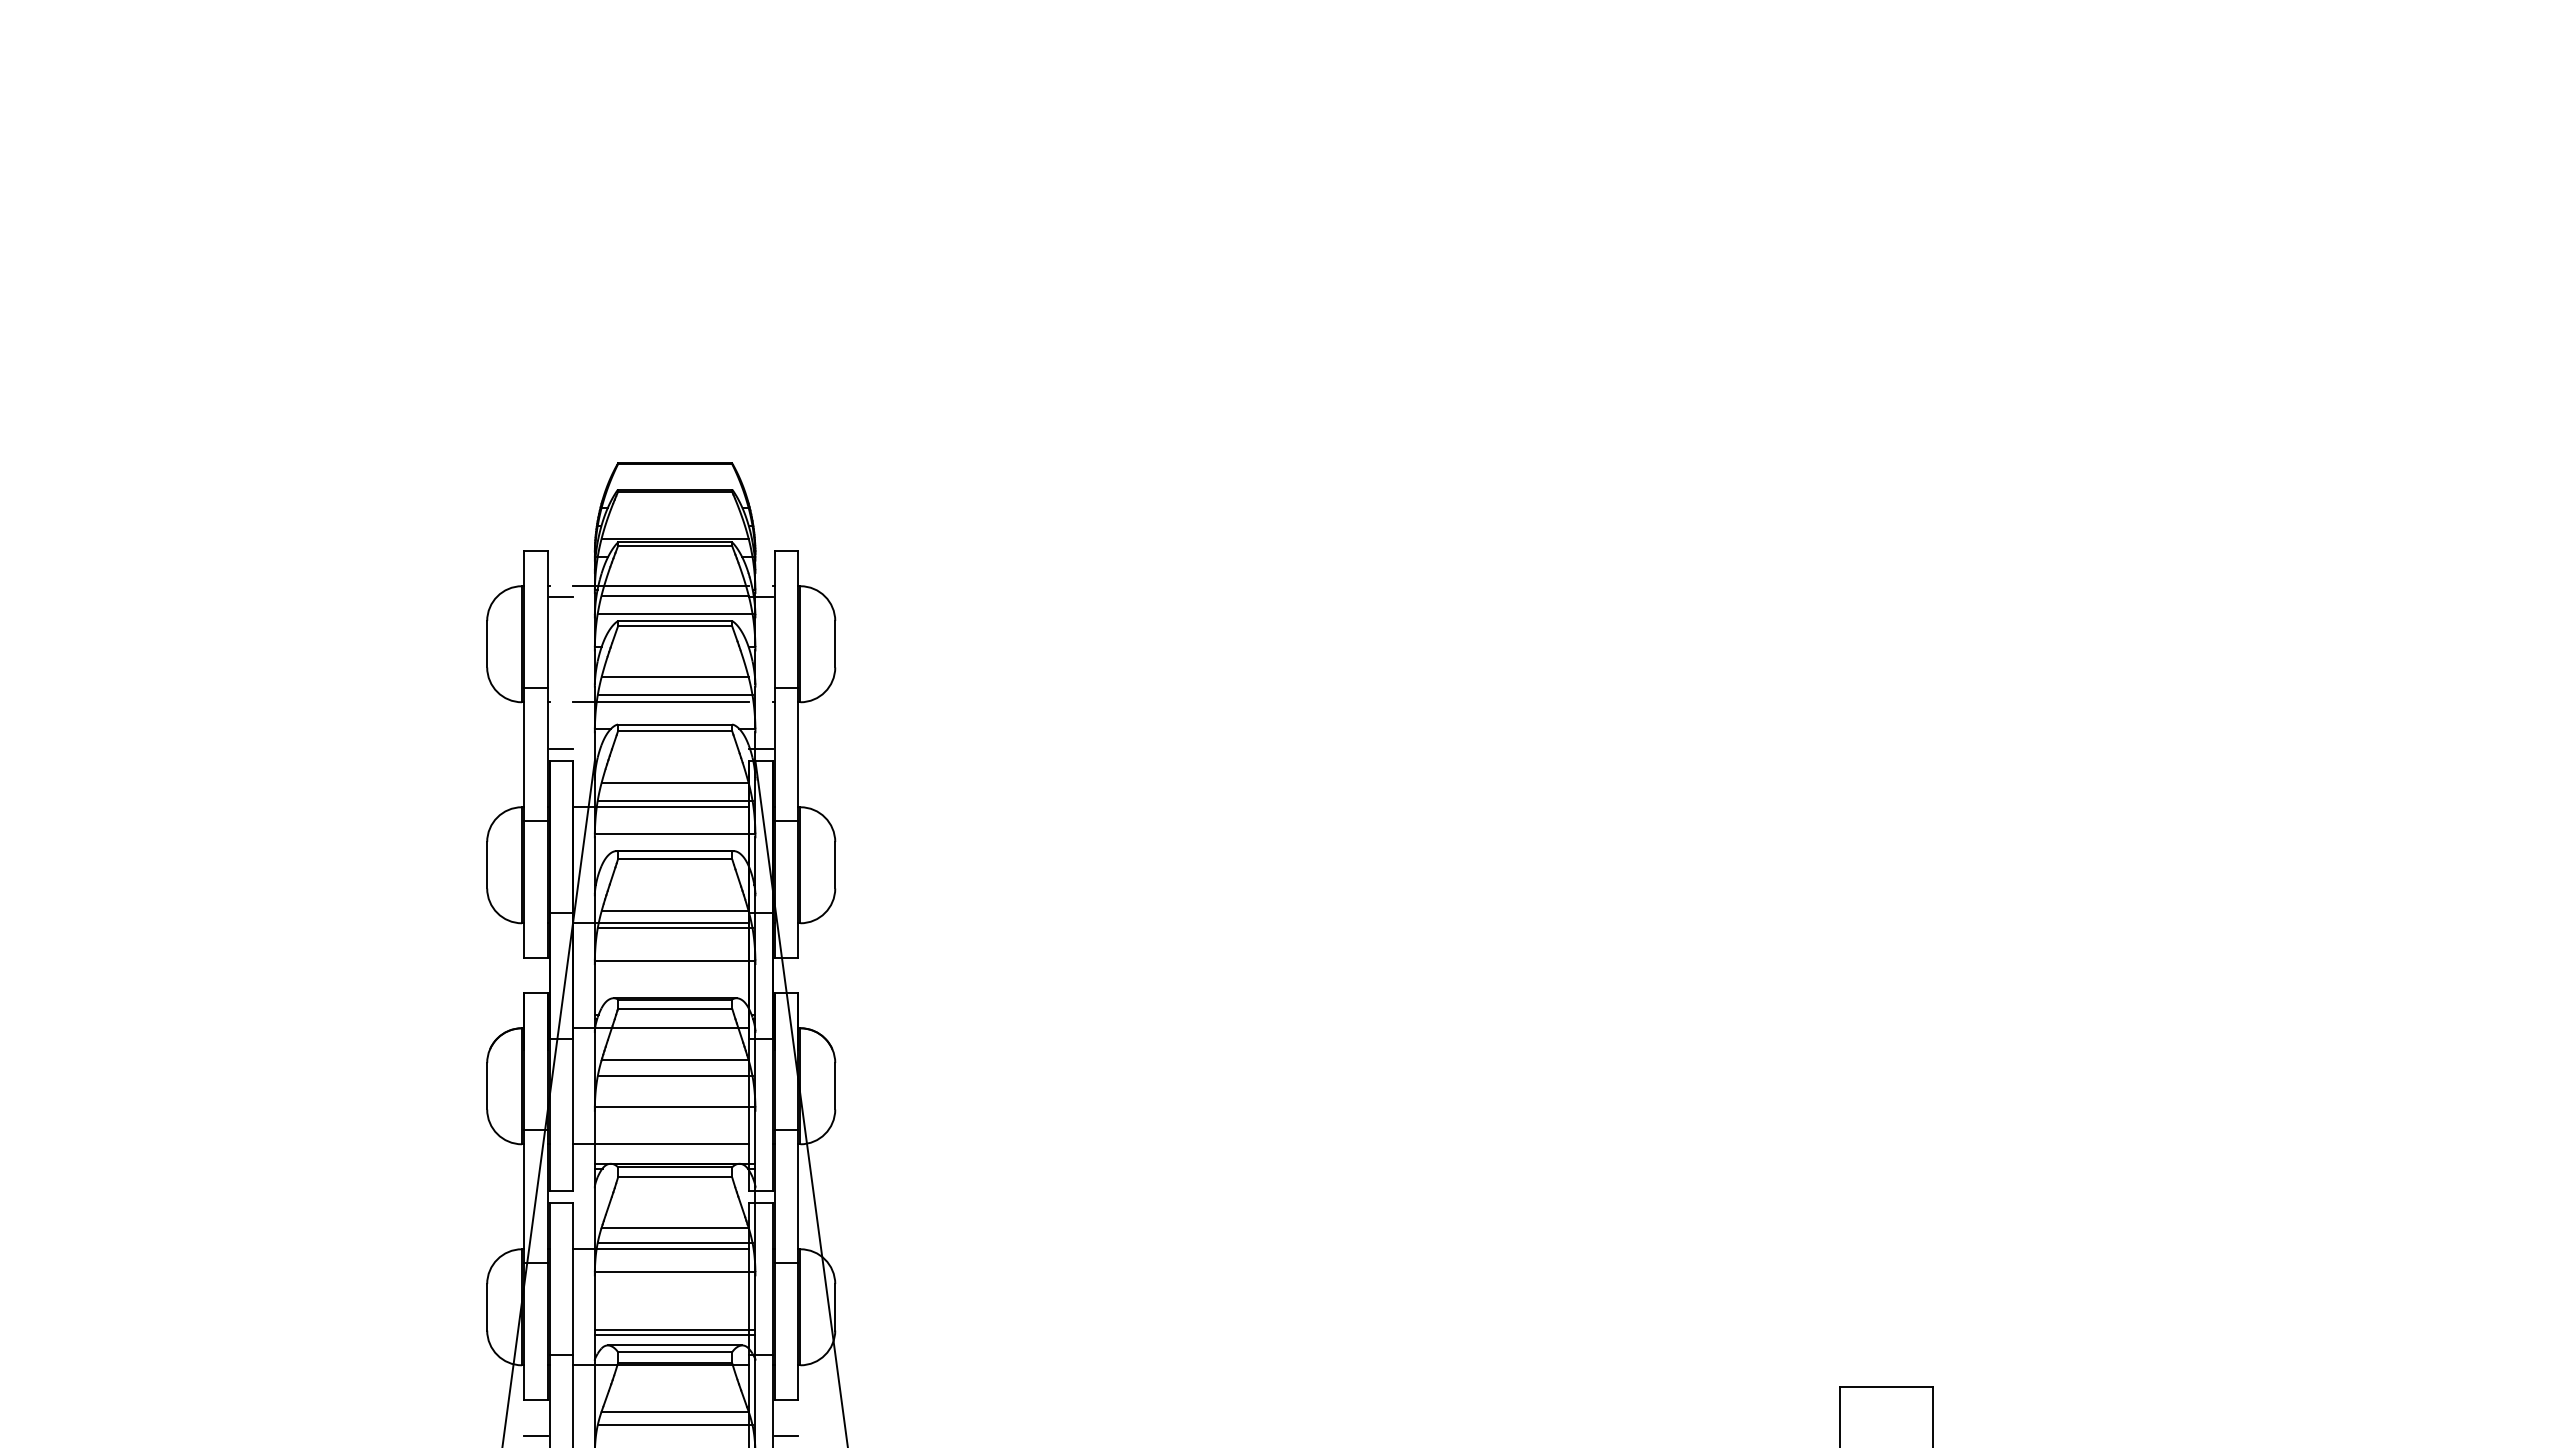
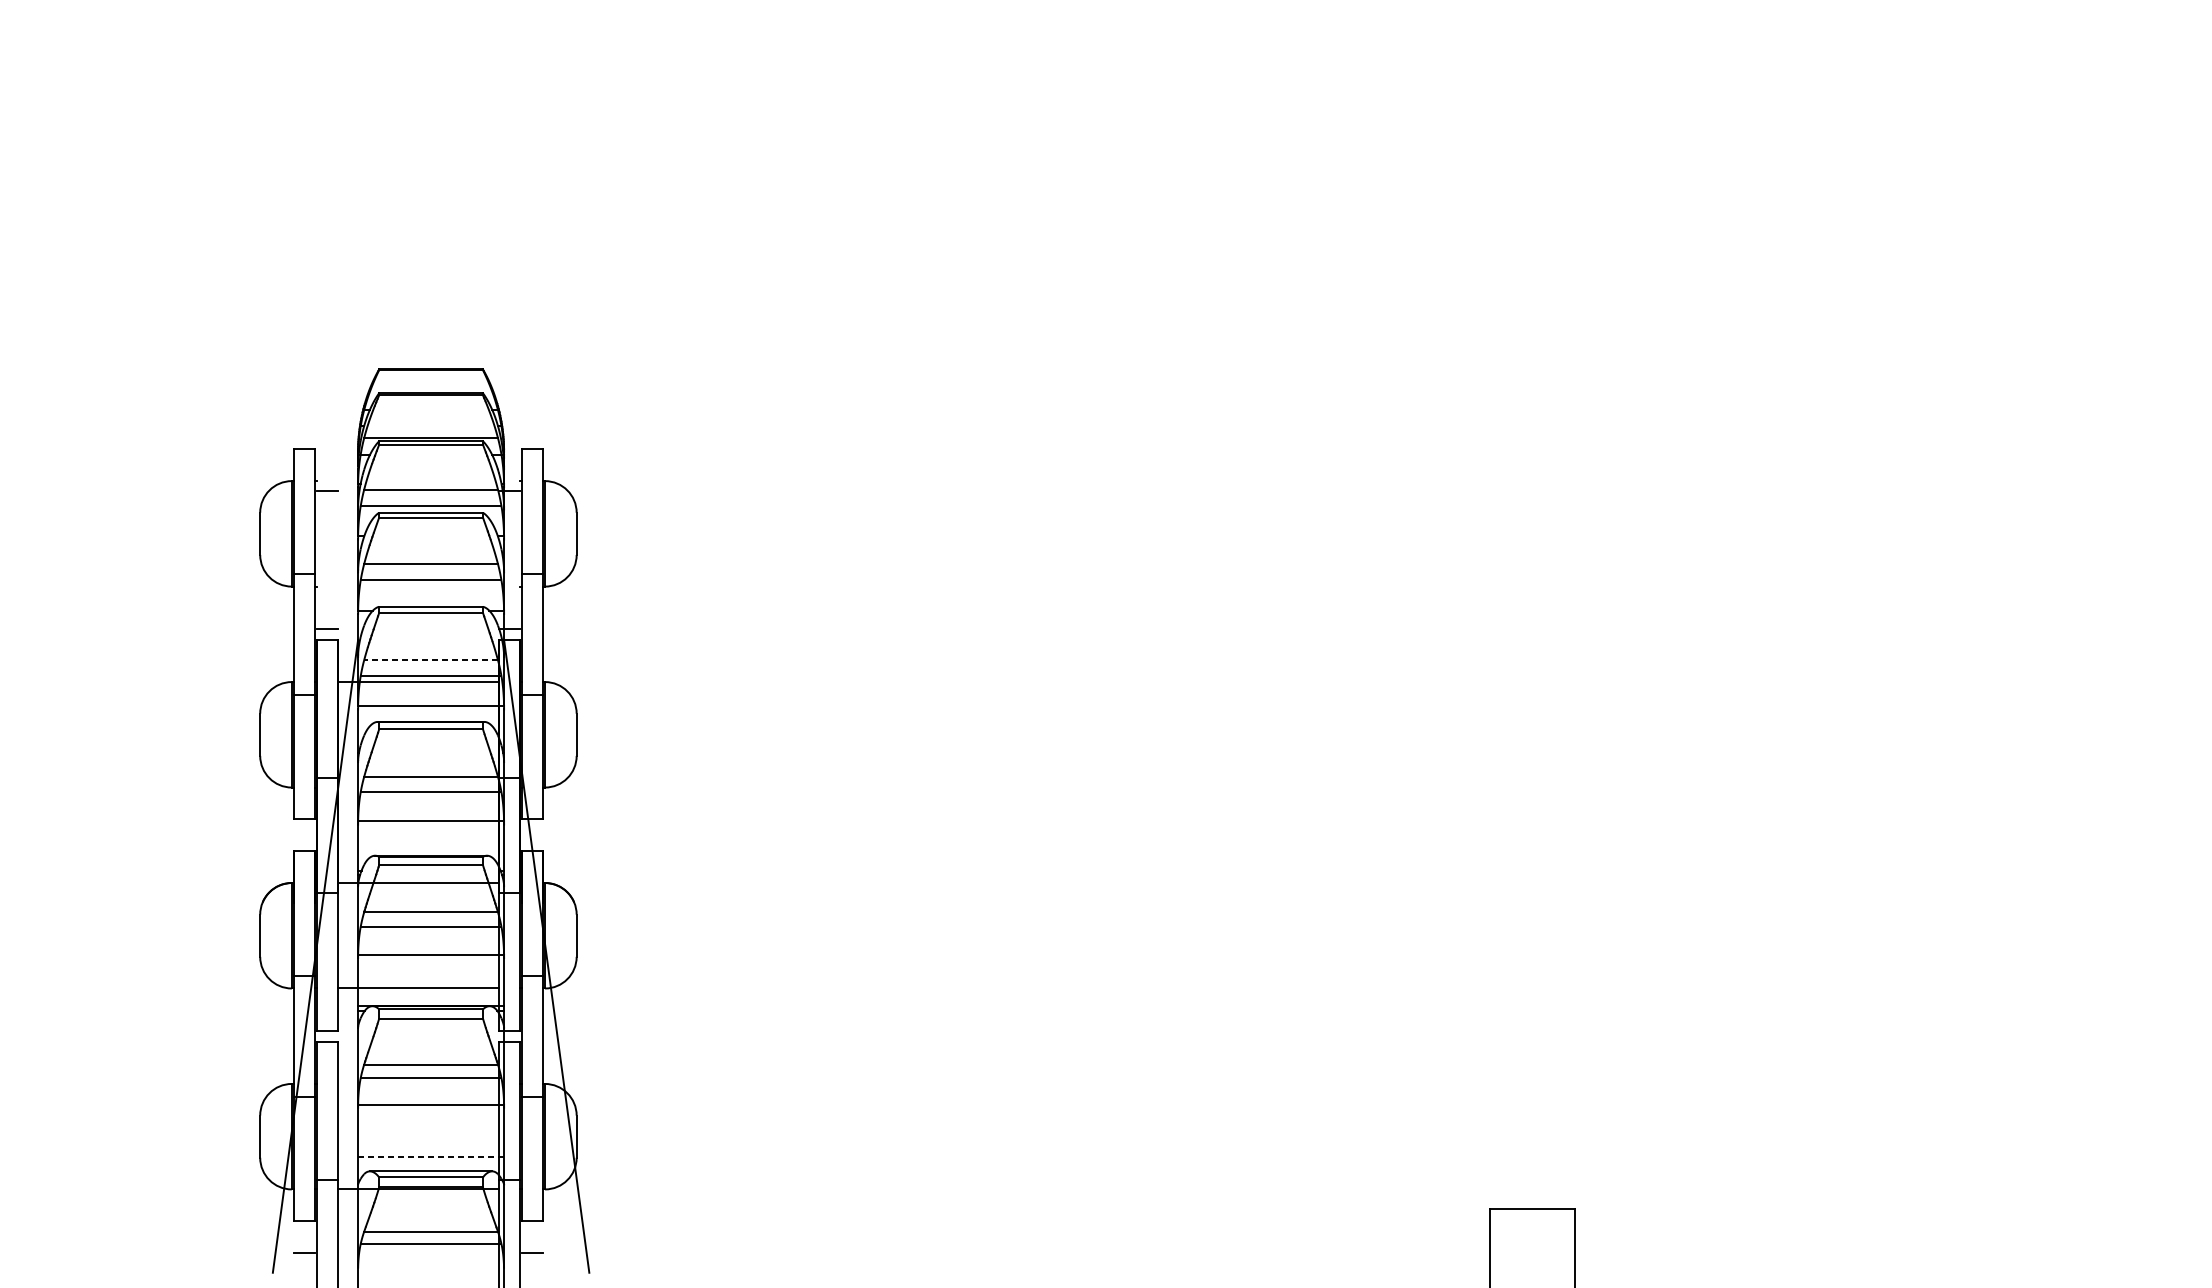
line: (661, 586) -> (418, 481), removed
line: (661, 702) -> (418, 586), removed
line: (675, 783) -> (431, 660), solid -> dashed
line: (661, 923) -> (418, 787), removed
line: (661, 1249) -> (418, 1084), removed
line: (674, 1329) -> (430, 1156), solid -> dashed
line: (674, 1334) -> (430, 1161), removed

